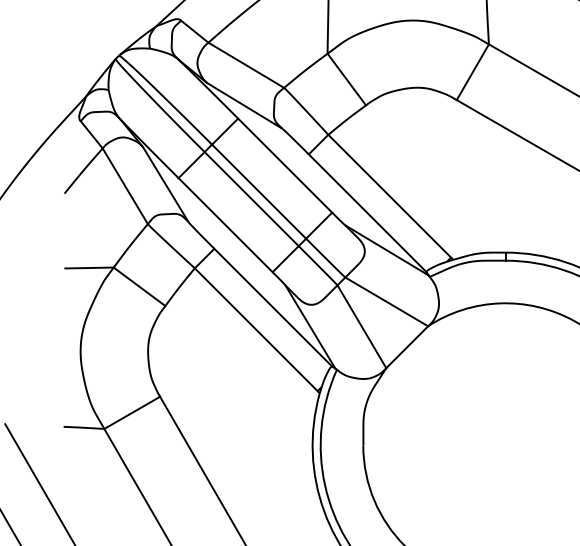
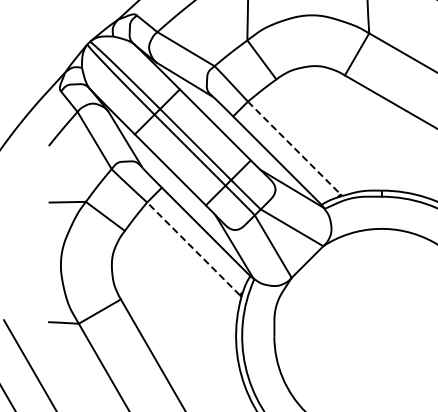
line: (389, 196) -> (294, 148), solid -> dashed
line: (256, 329) -> (193, 248), solid -> dashed

